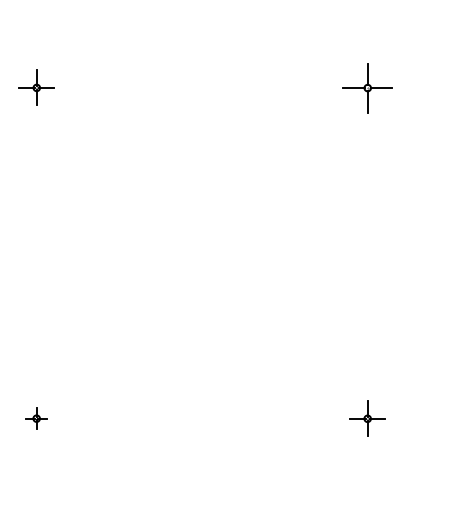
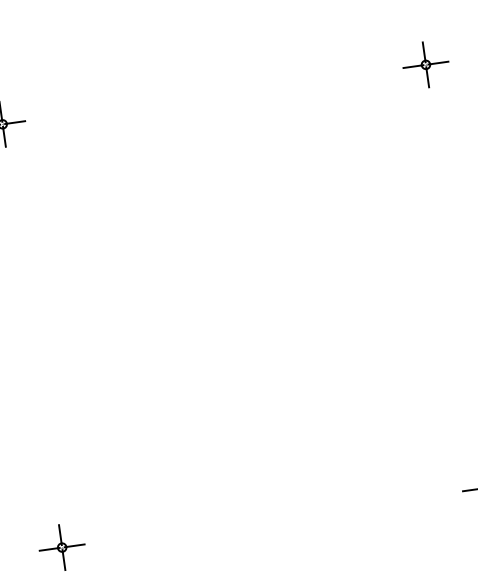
part: (367, 87) -> (425, 64), size x0.71
part: (36, 418) -> (61, 547), size x1.67

